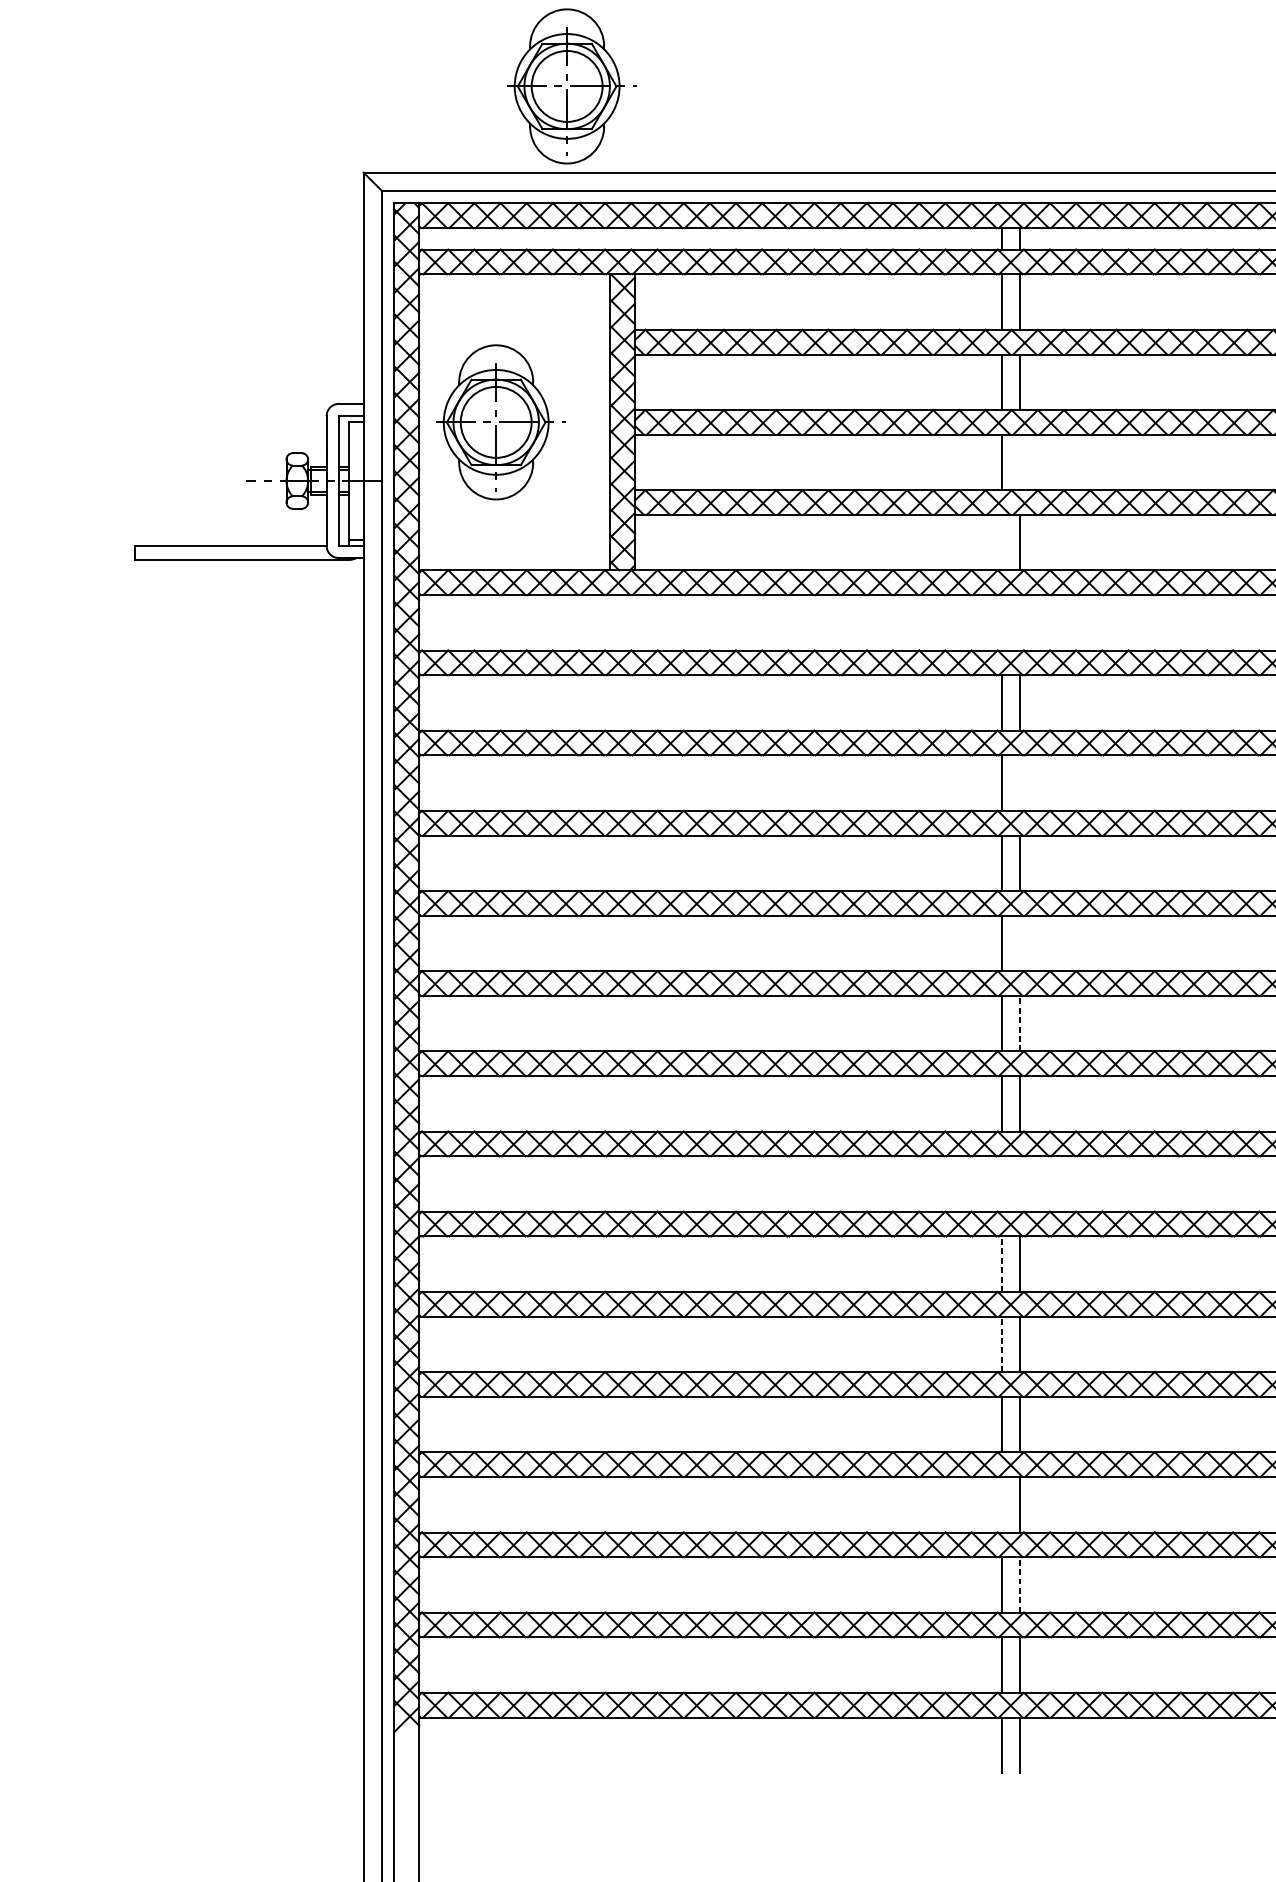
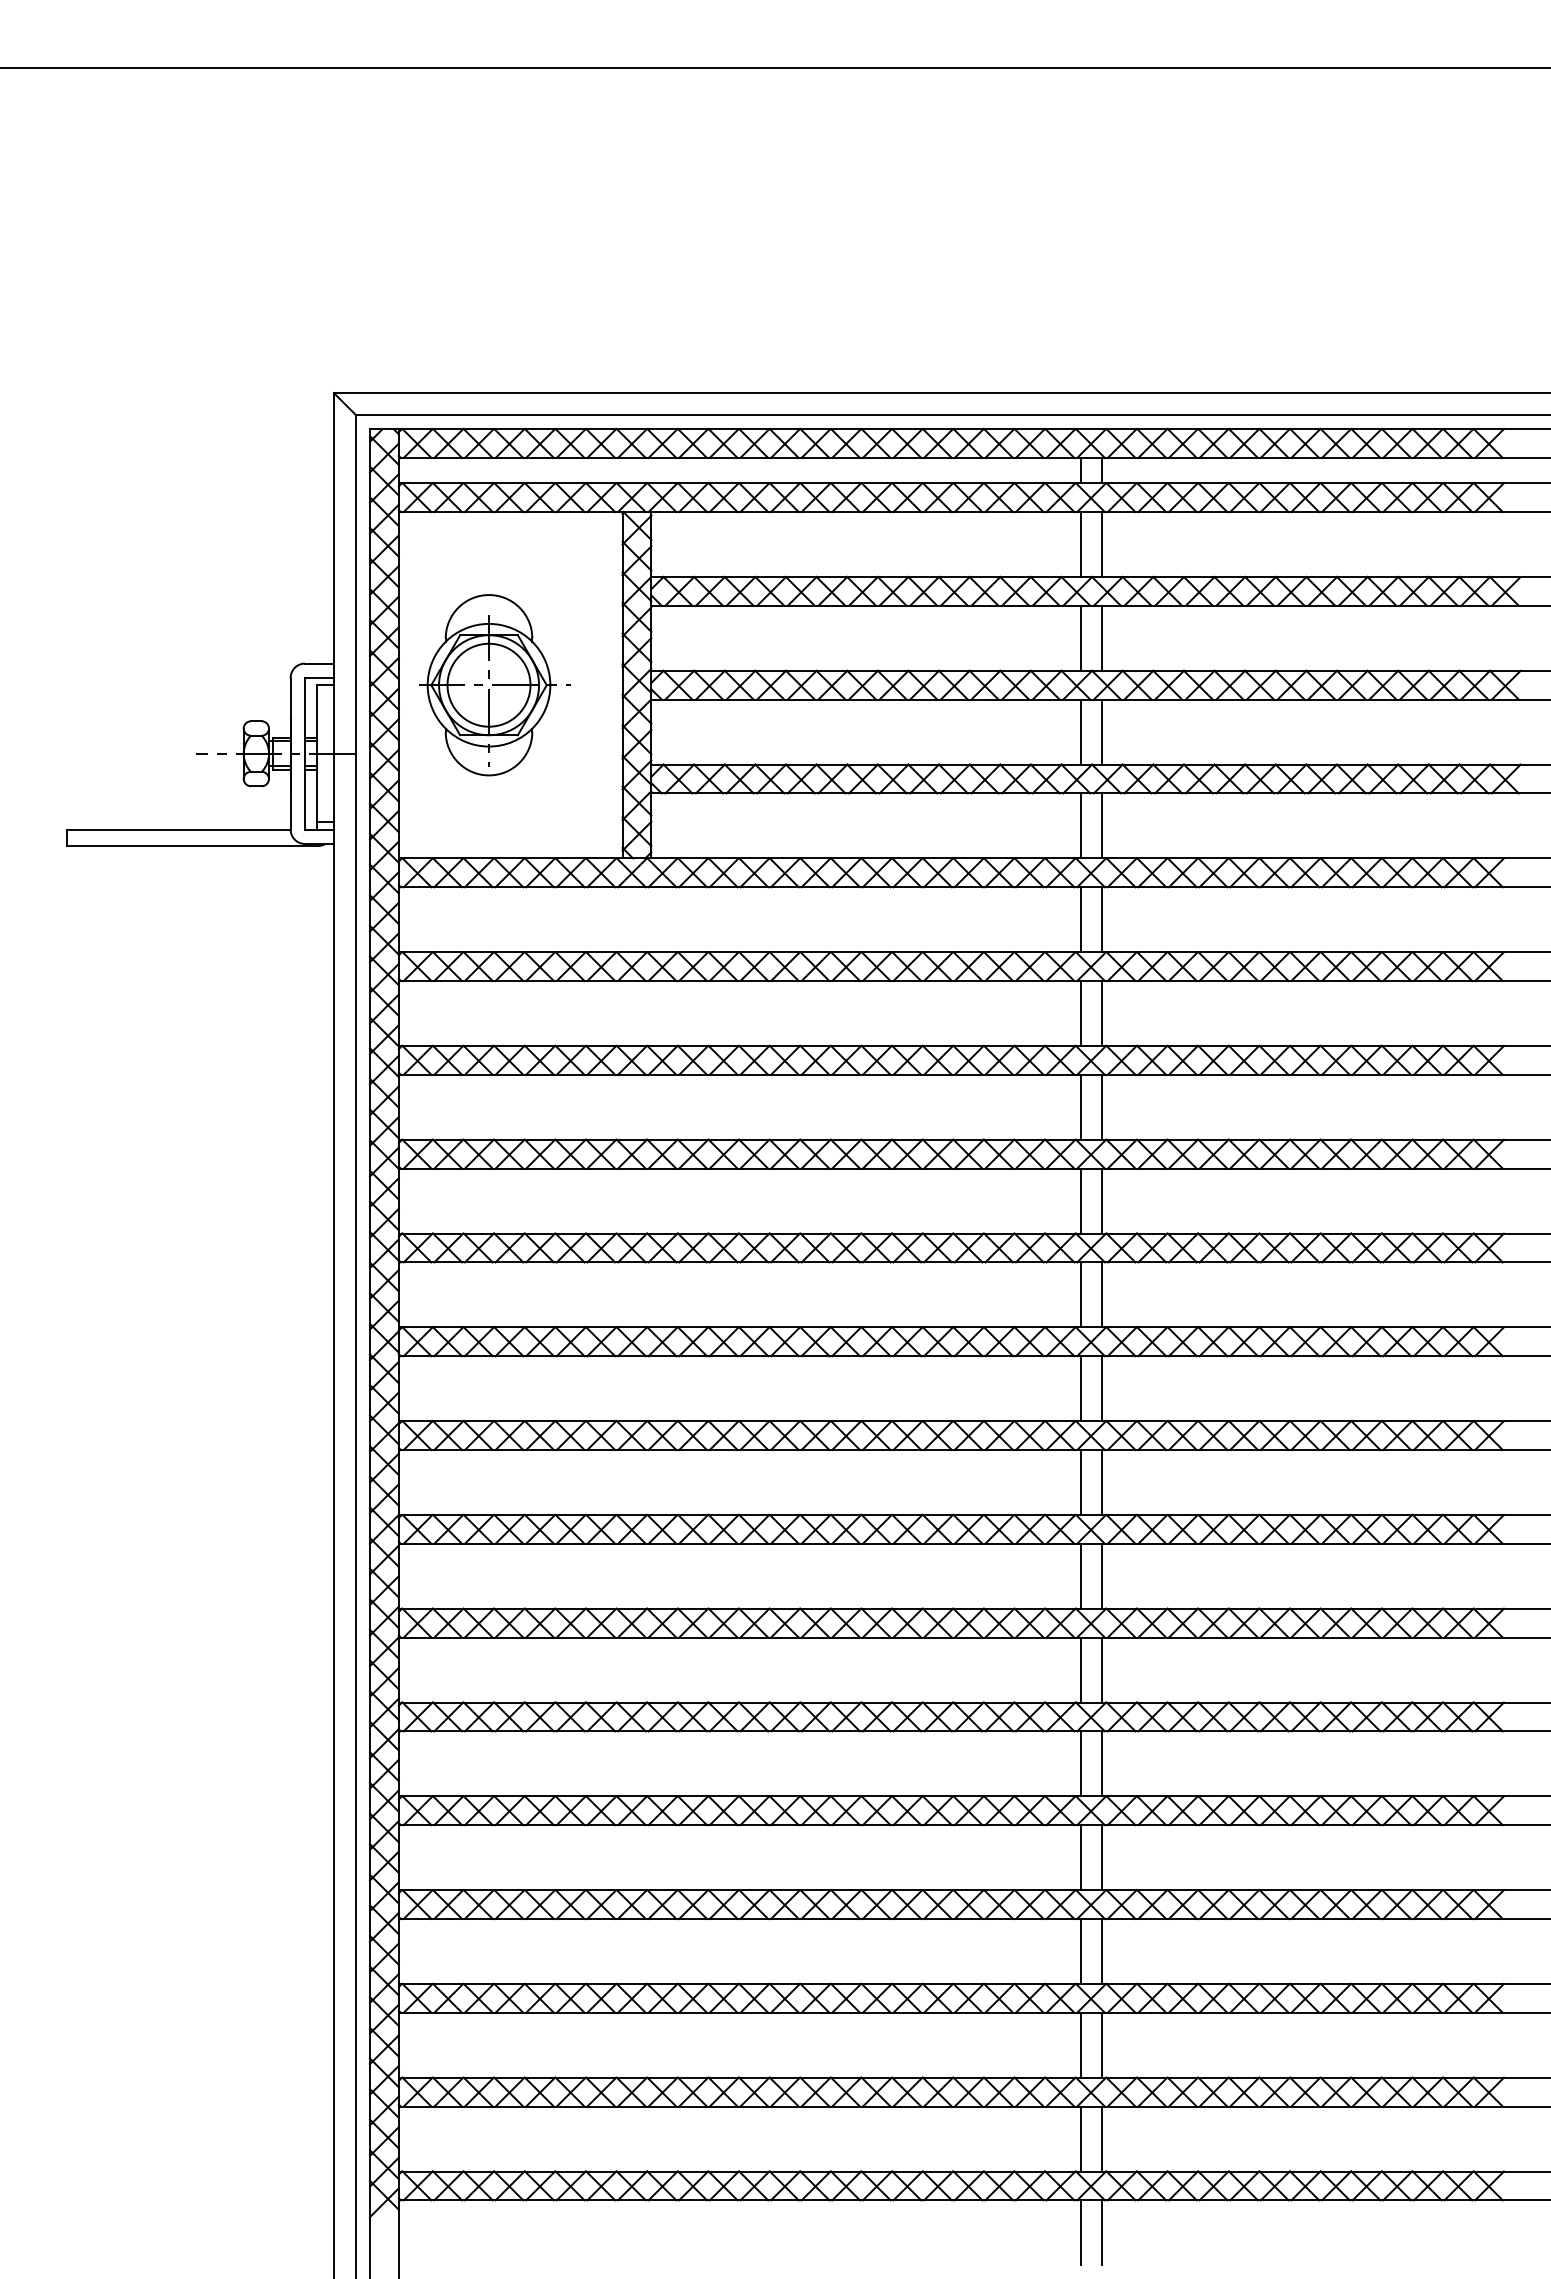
part: (571, 86) -> (577, 292), removed
line: (1020, 461) -> (1102, 731), added
line: (1001, 542) -> (1080, 825), added
line: (1001, 622) -> (1080, 919), added
line: (1020, 622) -> (1102, 919), added
line: (1020, 782) -> (1102, 1106), added
line: (1020, 943) -> (1102, 1294), added
line: (1020, 1023) -> (1102, 1388), dashed -> solid
line: (1001, 1183) -> (1080, 1575), added
line: (1020, 1183) -> (1102, 1575), added
line: (1001, 1263) -> (1080, 1669), dashed -> solid
line: (1001, 1344) -> (1080, 1763), dashed -> solid
line: (1001, 1503) -> (1080, 1950), added
line: (1020, 1584) -> (1102, 2044), dashed -> solid

